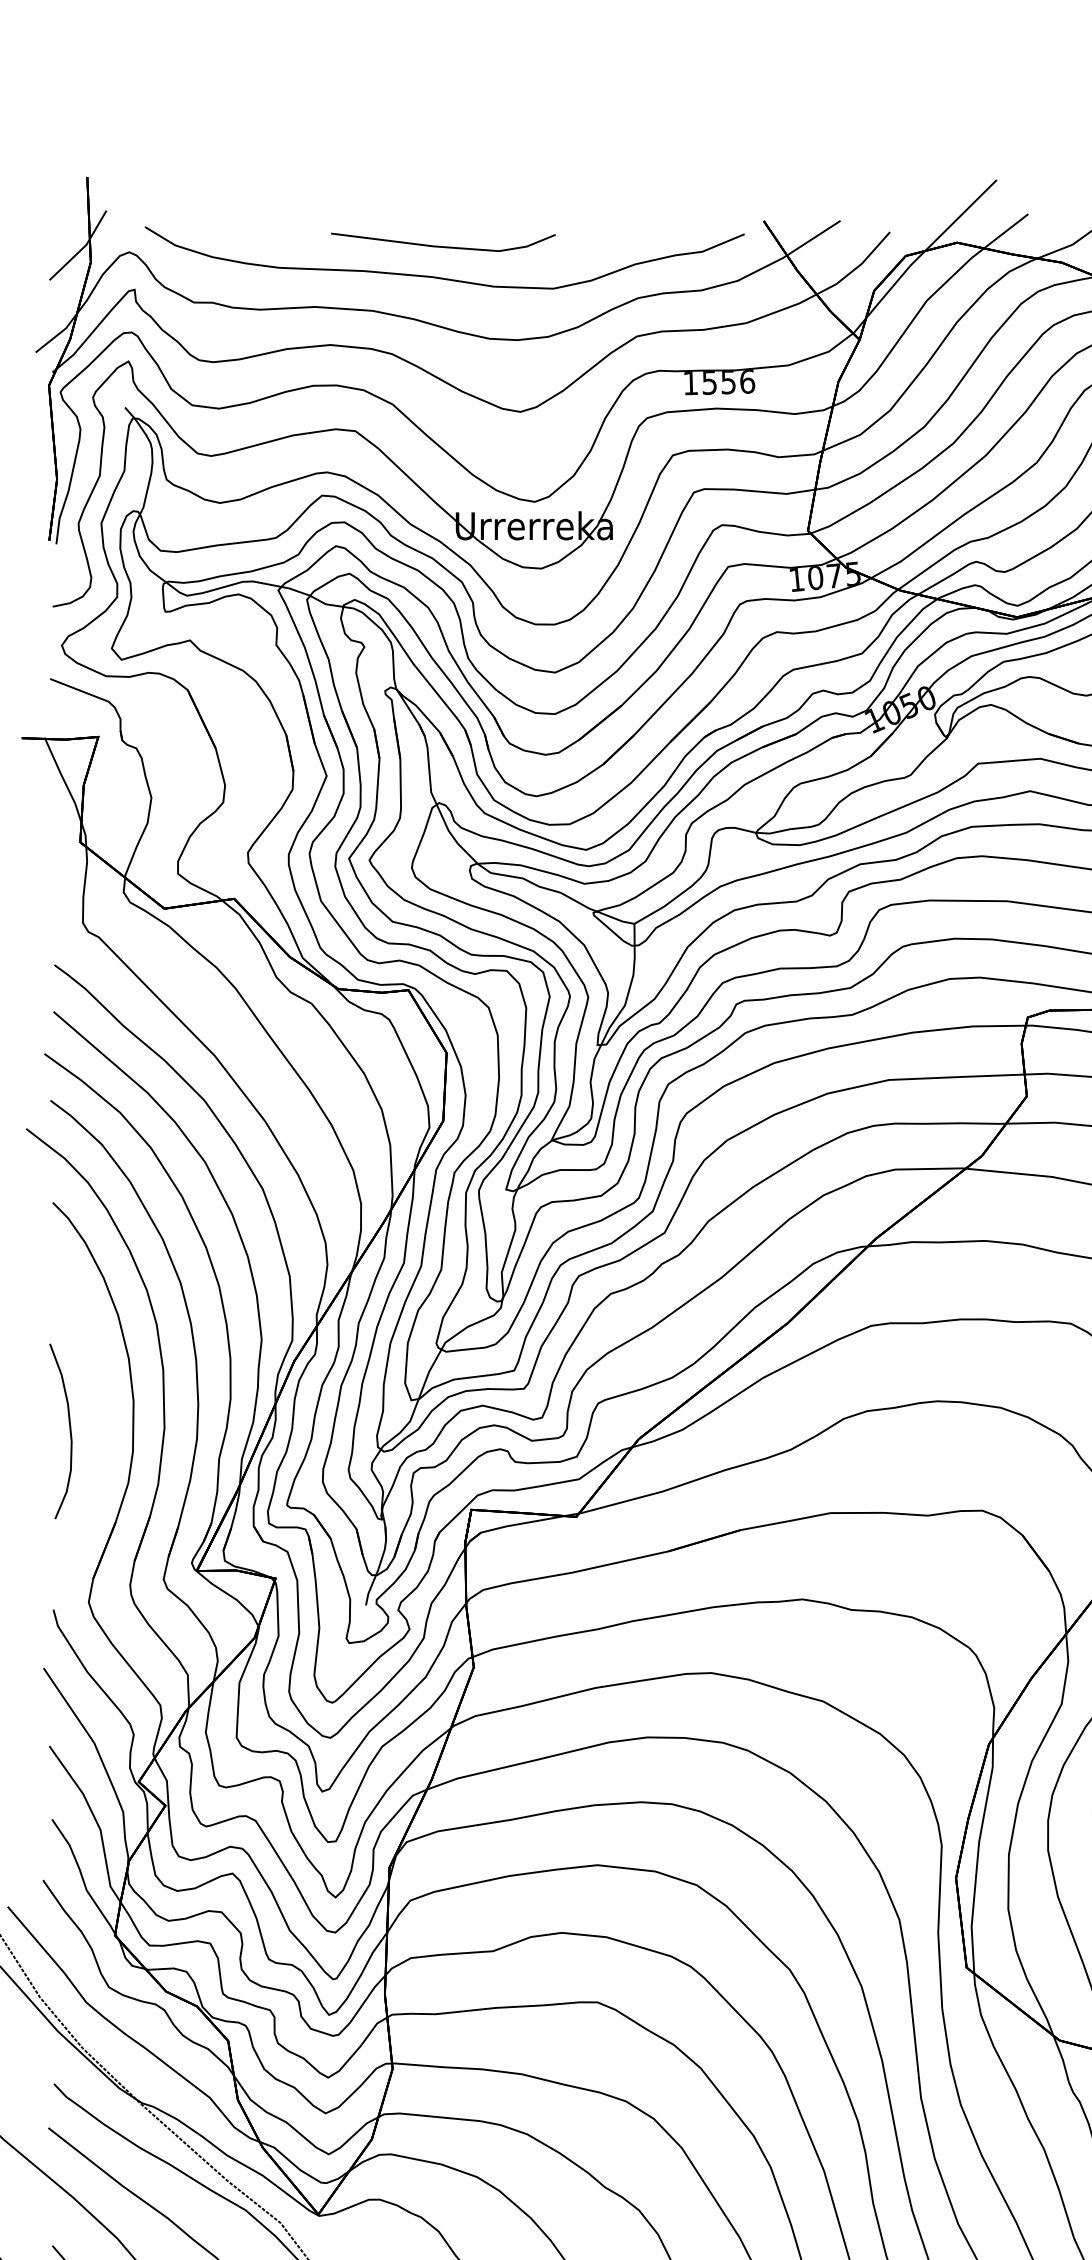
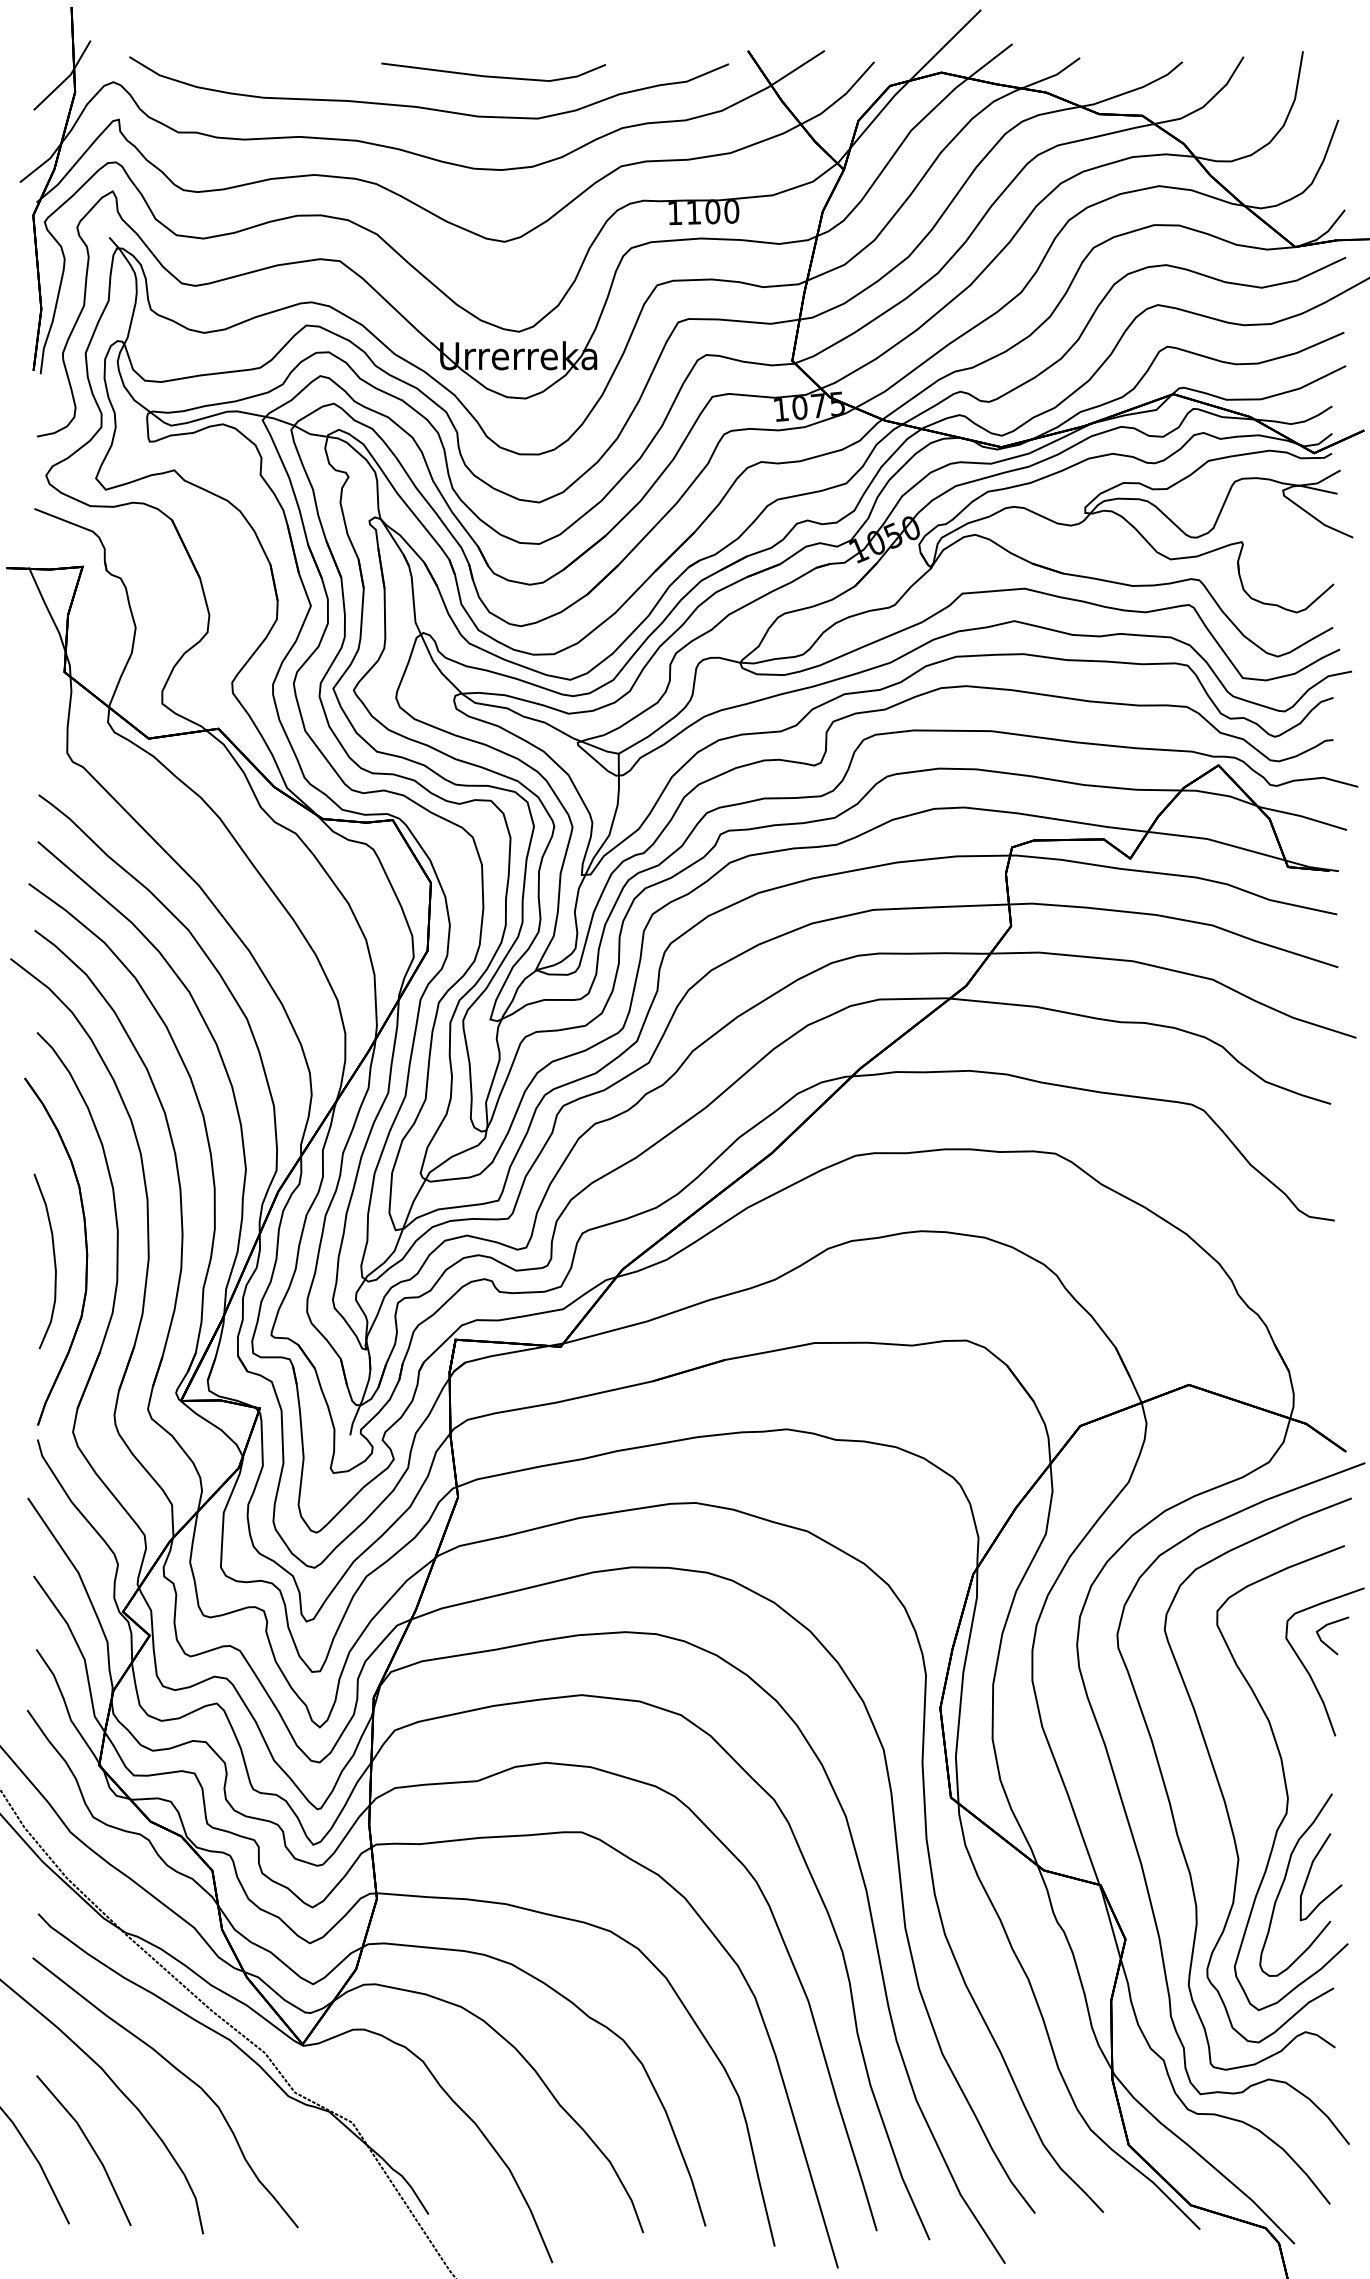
part: (443, 241) -> (493, 71), moved
text: (729, 381) -> (713, 211), 1556 -> 1100
part: (101, 1419) -> (85, 1249), added

